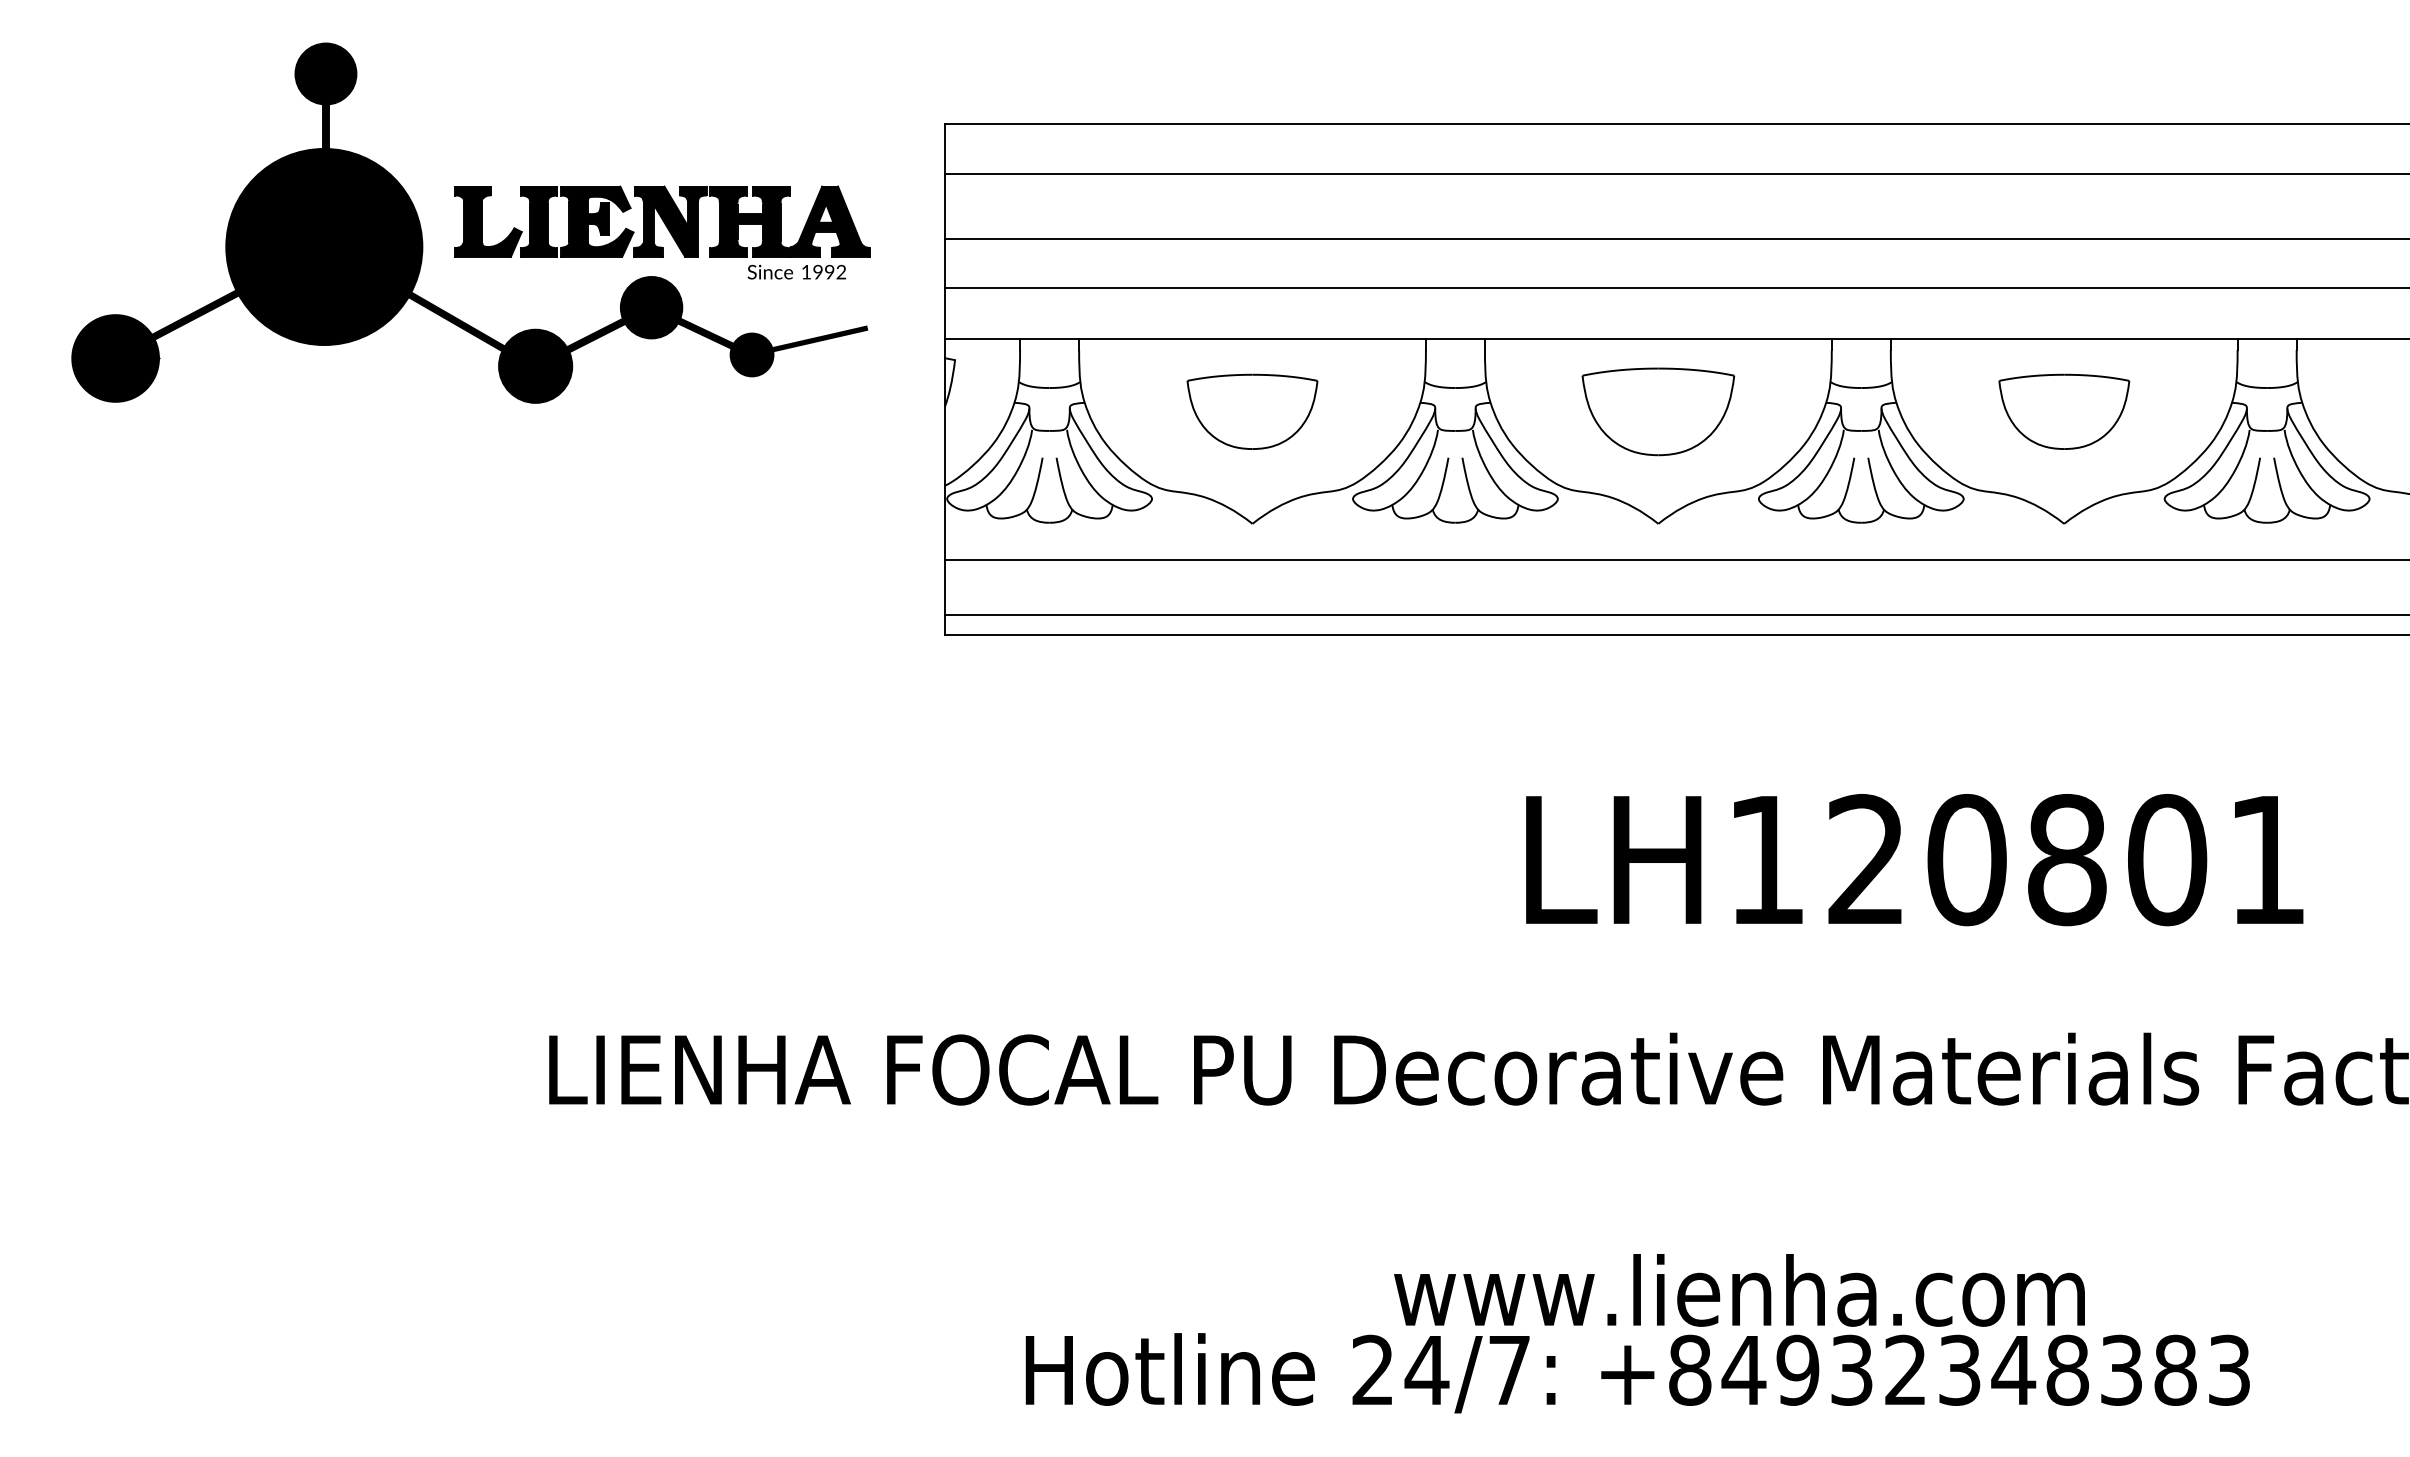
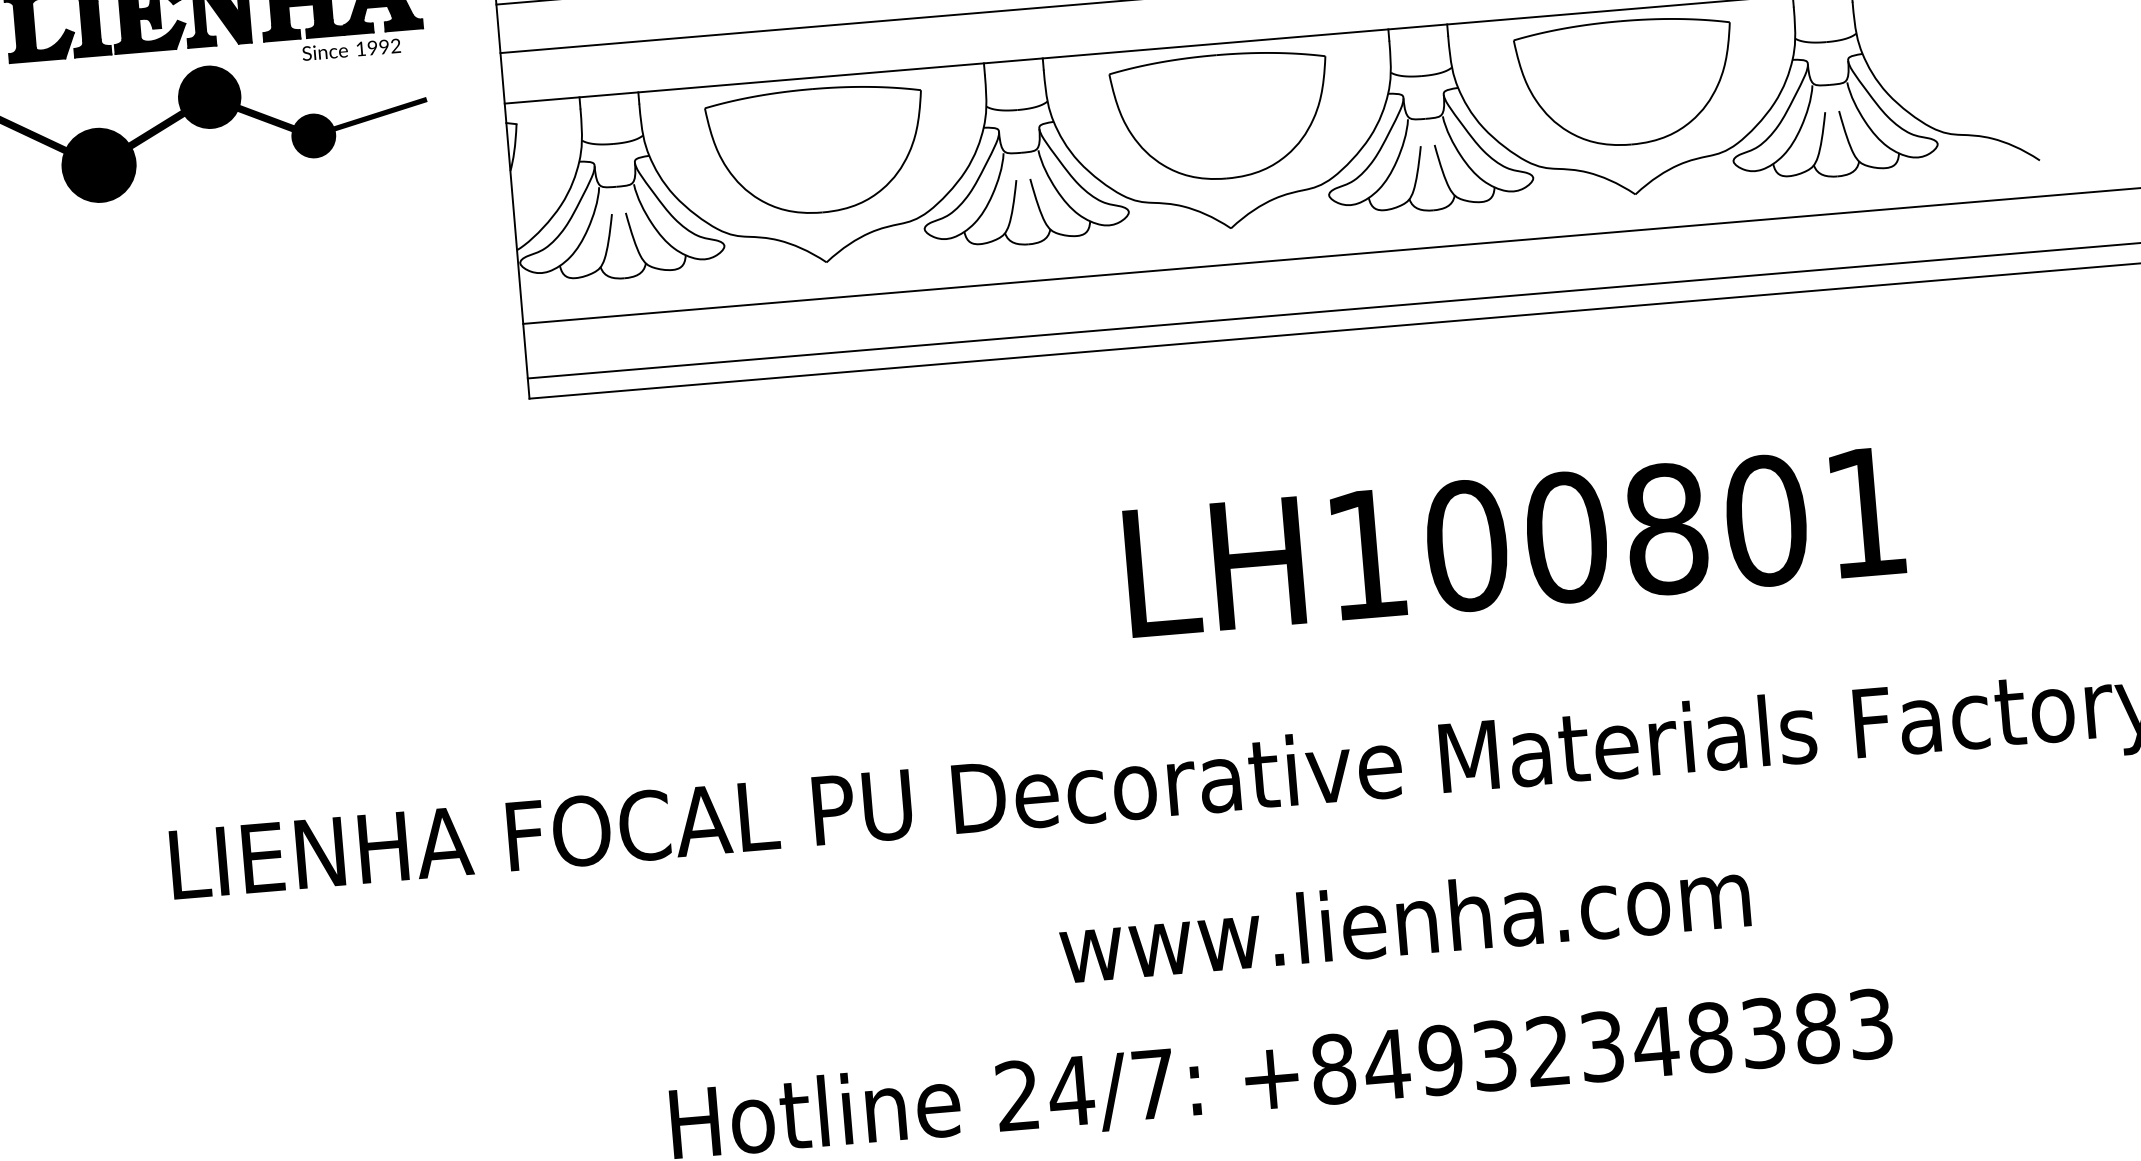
part: (1252, 411) -> (817, 150), size x1.67
part: (1658, 411) -> (1221, 116), size x1.43
part: (2064, 411) -> (1626, 82), size x1.67
text: (1866, 860) -> (1466, 546), LH120801 -> LH100801
text: (1739, 1290) -> (1404, 919), moved

